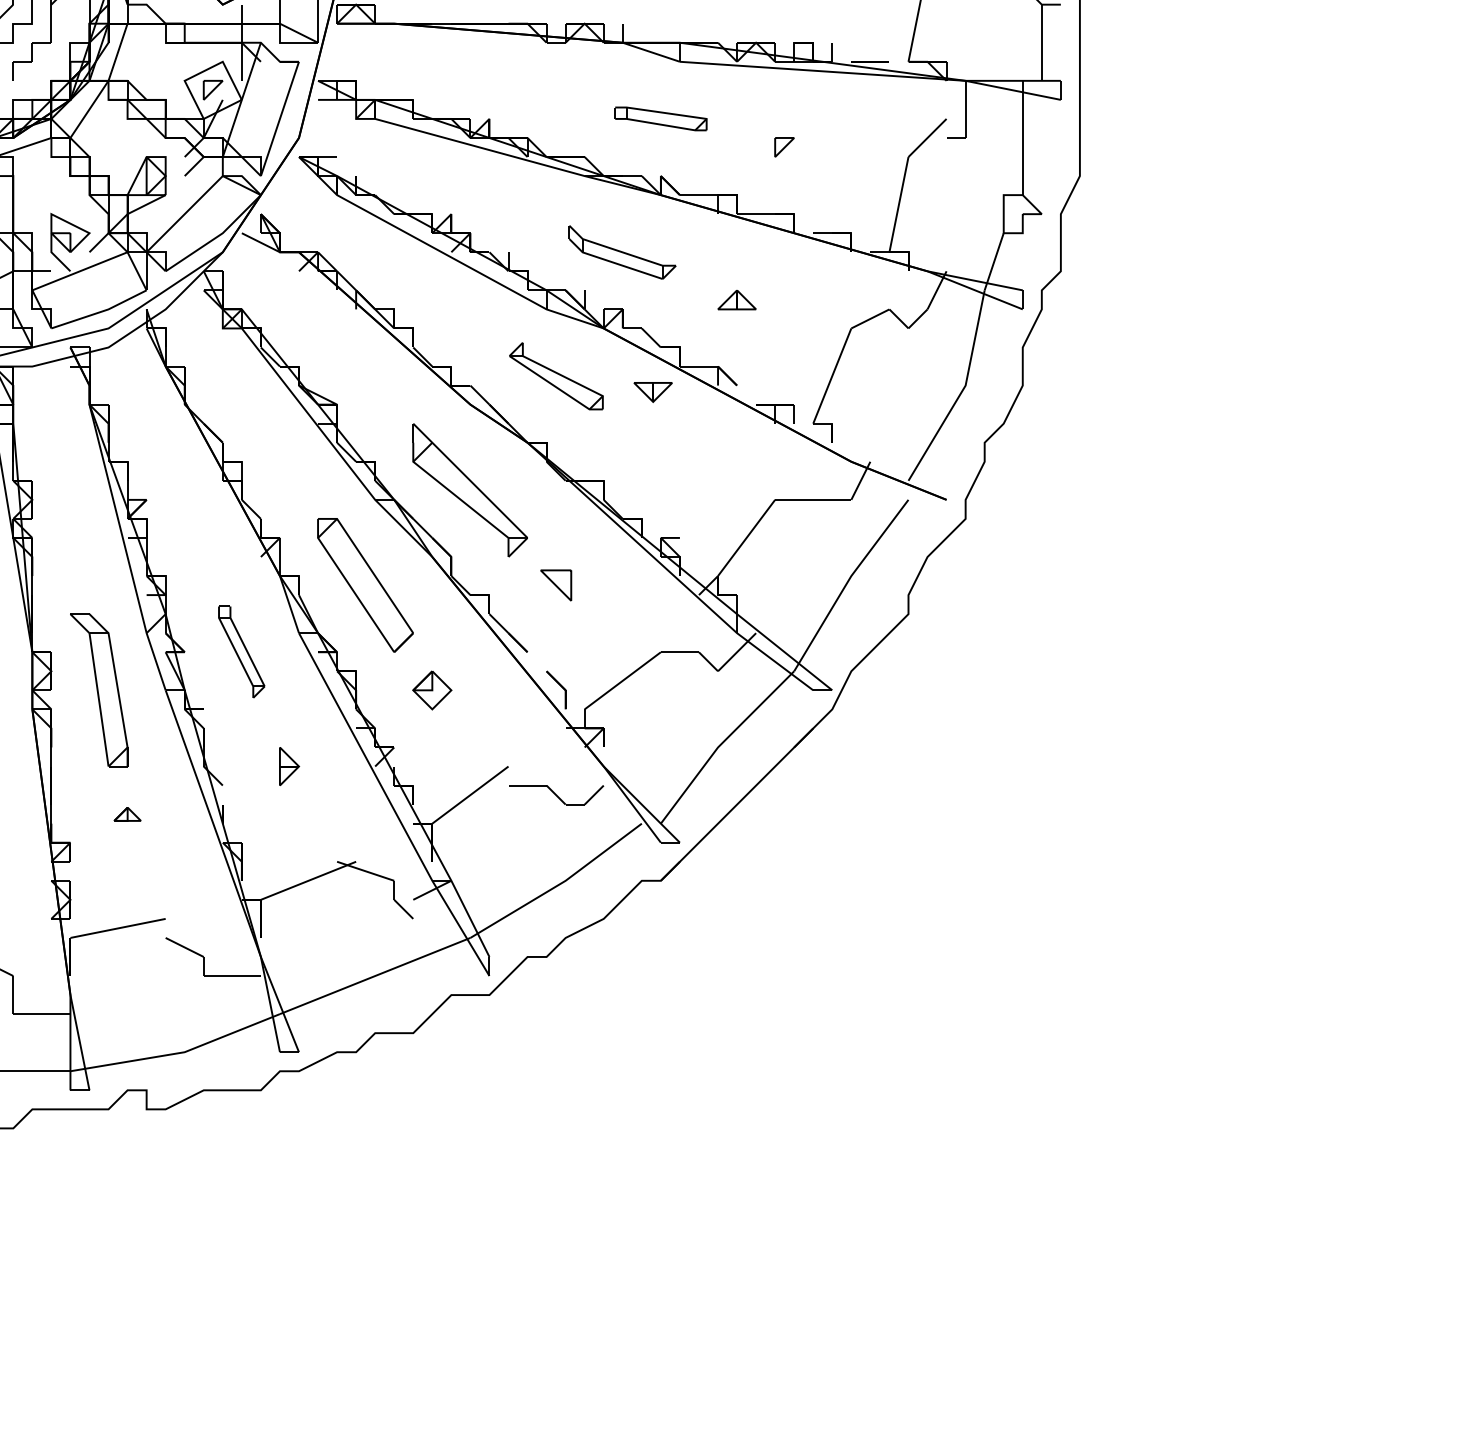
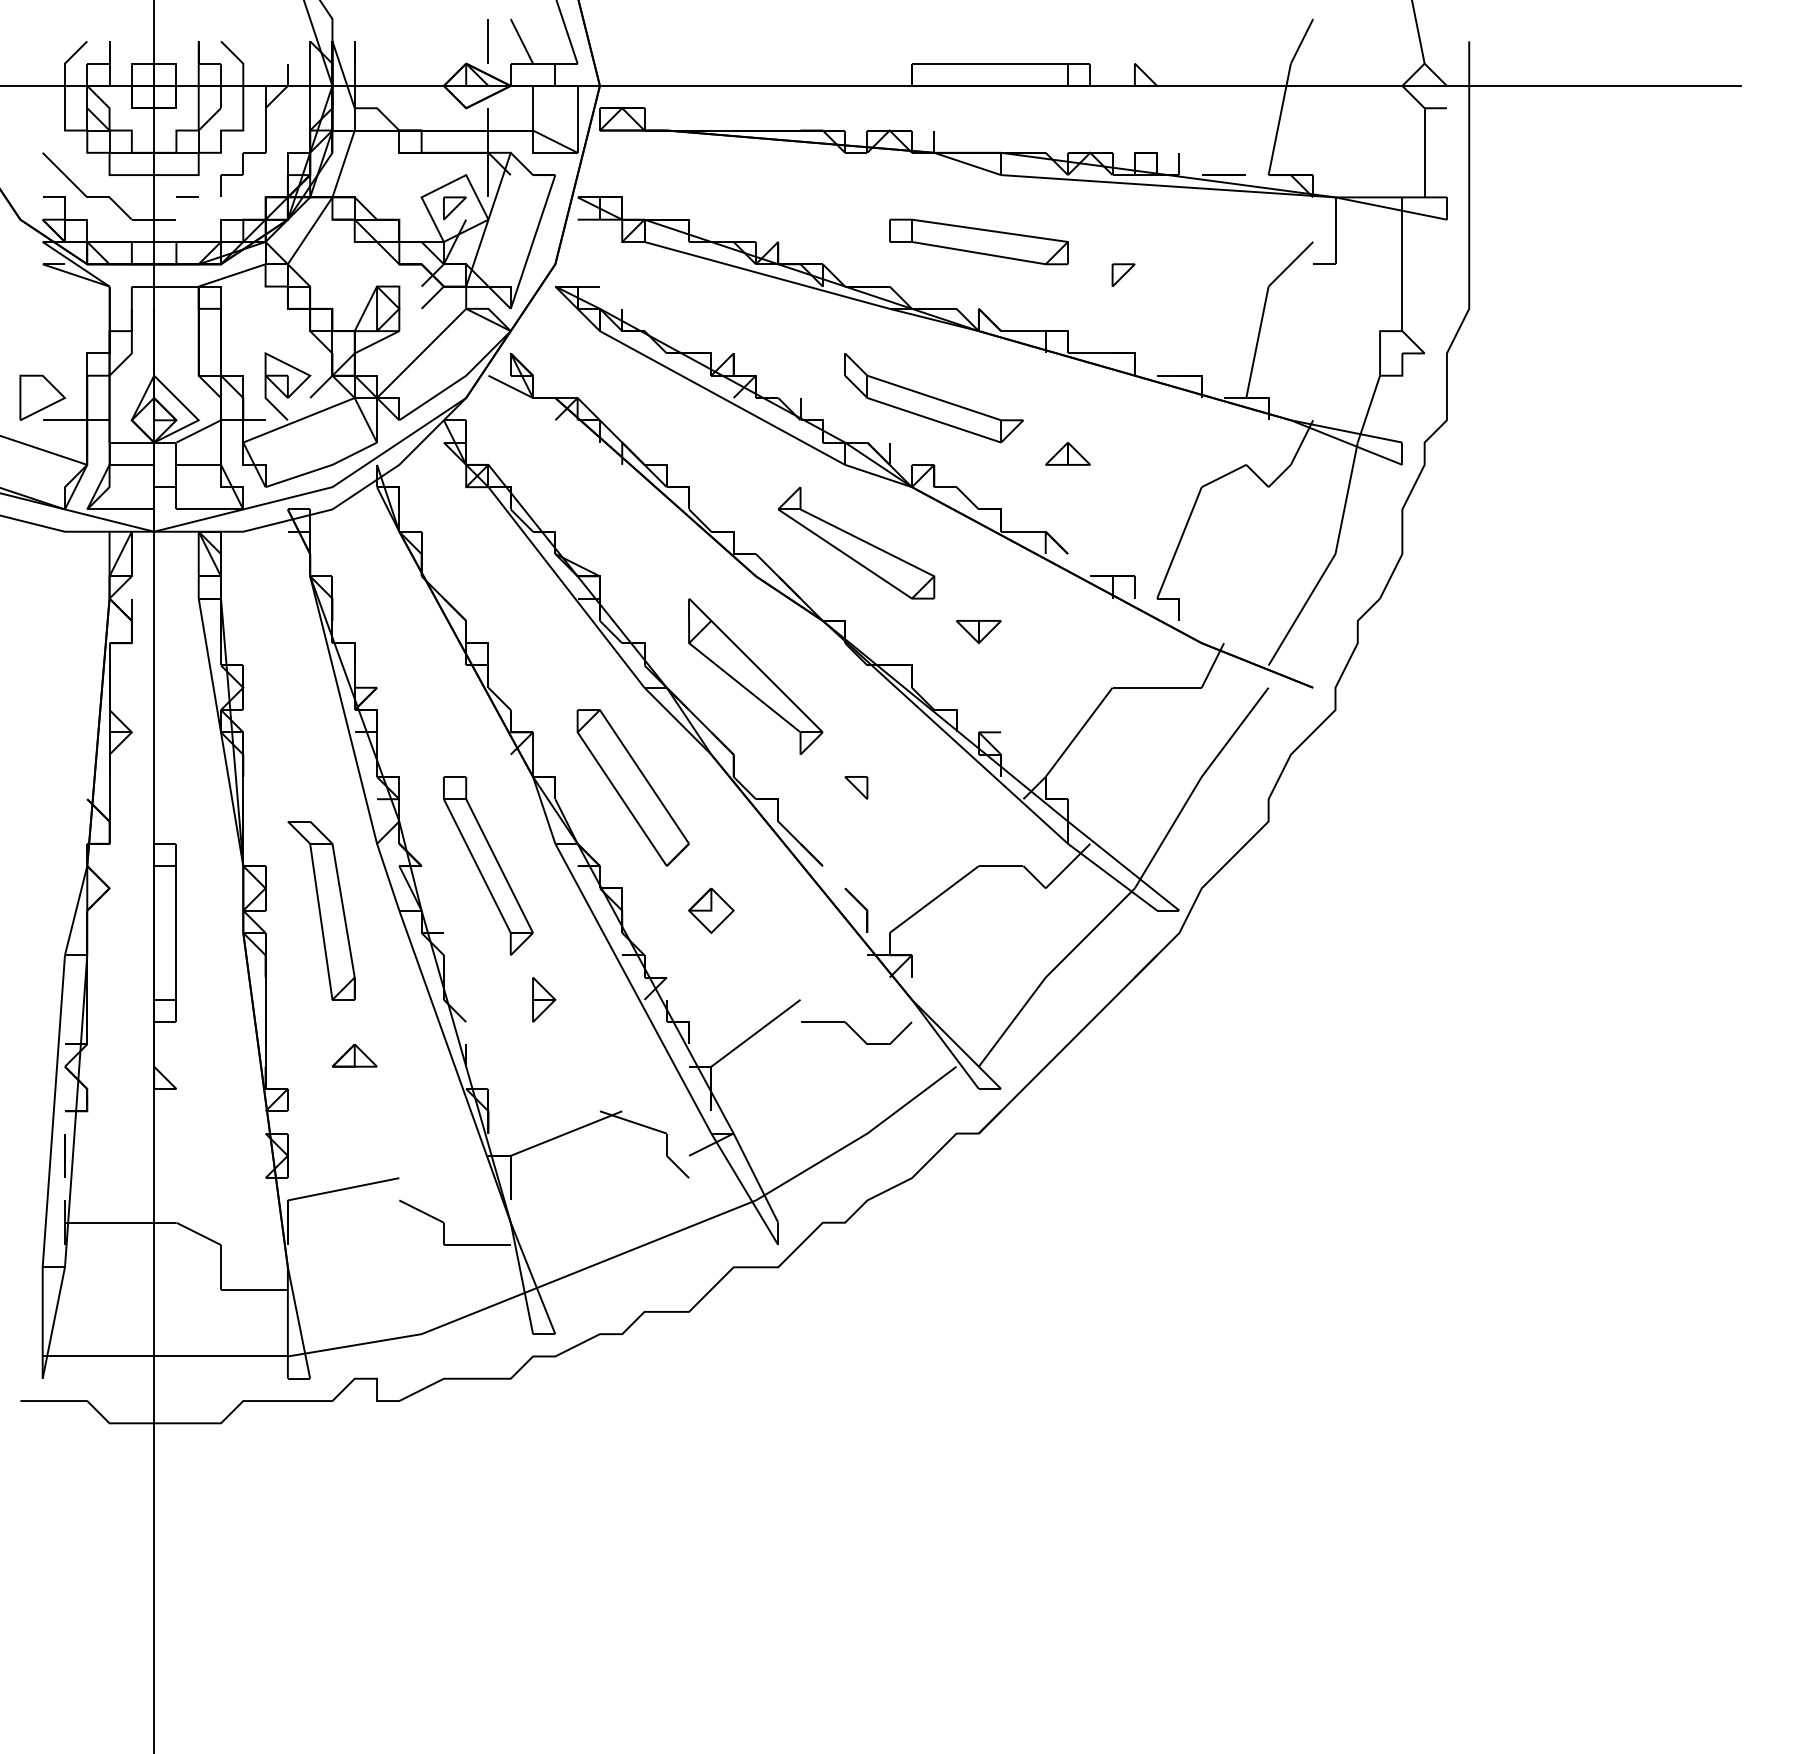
part: (660, 118) -> (978, 241), size x1.67
part: (622, 252) -> (933, 398), size x1.43
part: (556, 375) -> (856, 542), size x1.43
part: (652, 392) -> (978, 632), moved
part: (556, 585) -> (856, 787), size x0.62
part: (241, 651) -> (488, 865), size x1.67
part: (127, 814) -> (354, 1055), size x1.43

